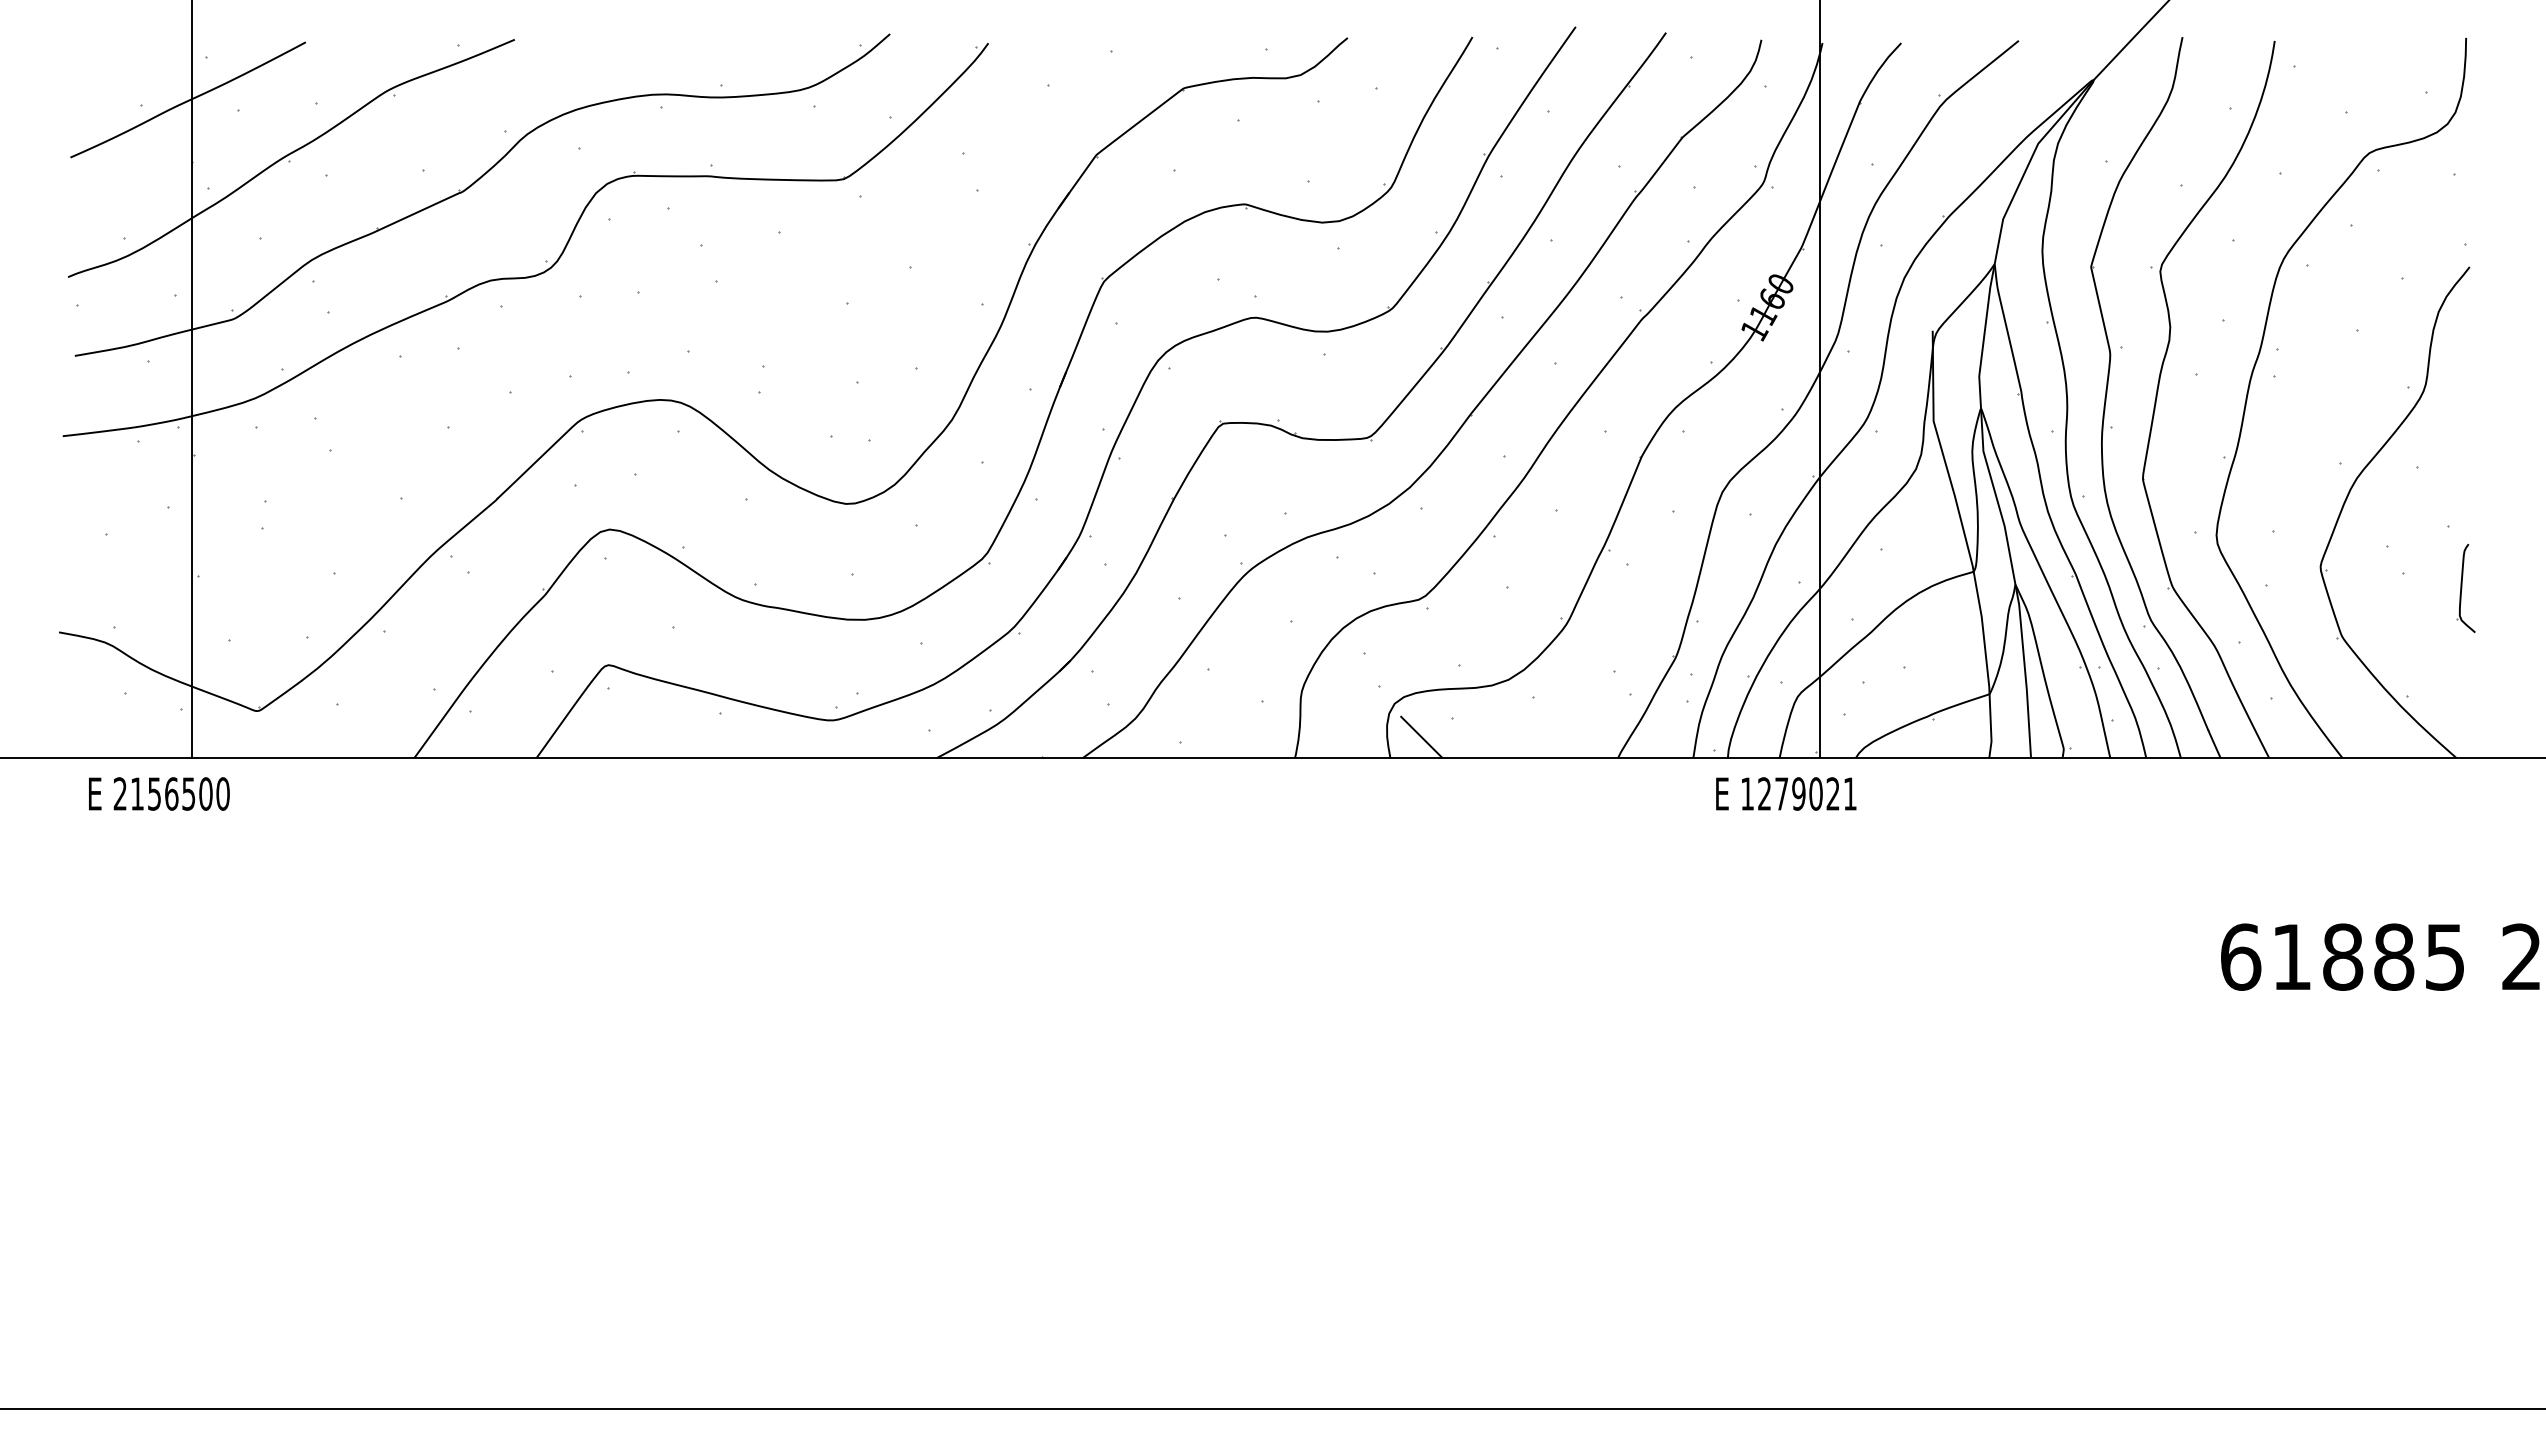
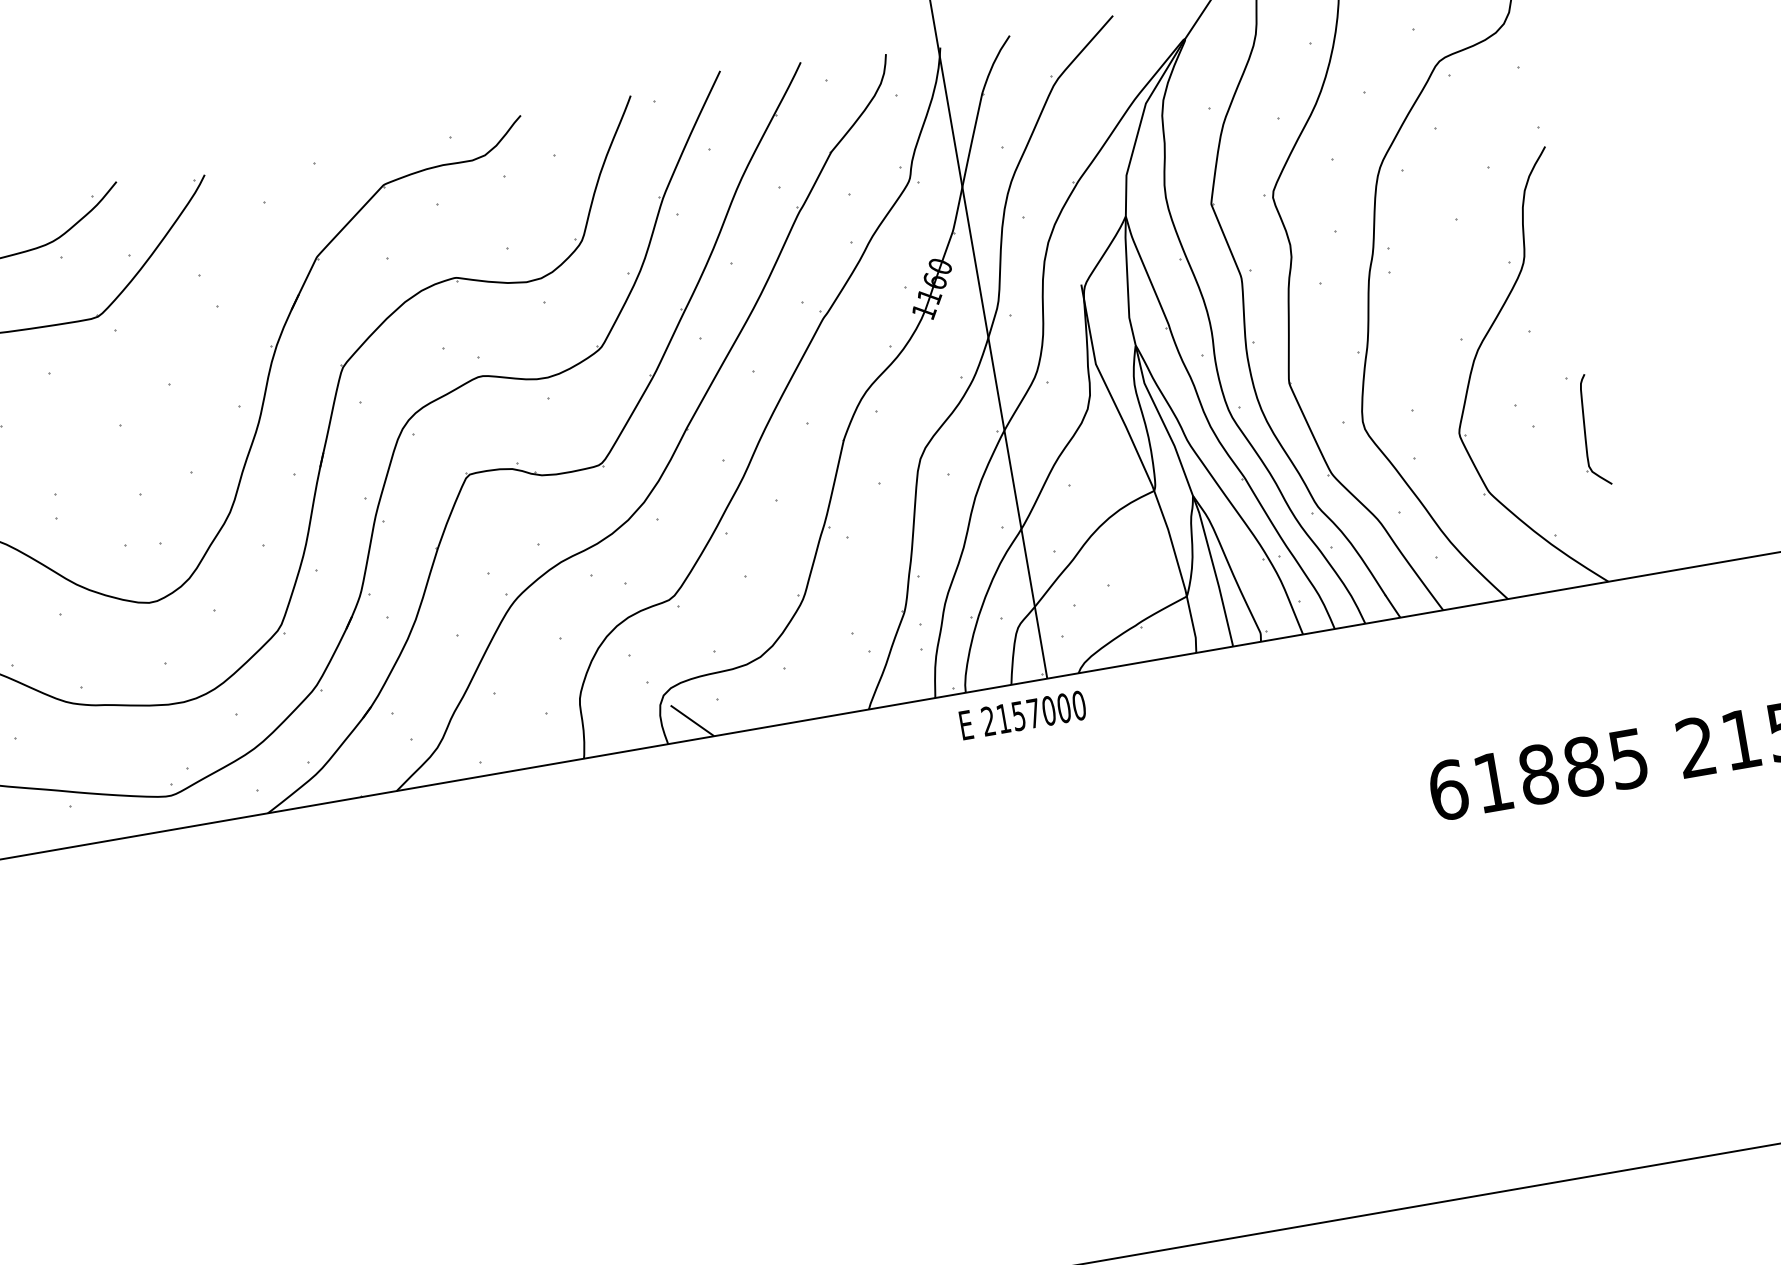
part: (2465, 588) -> (1590, 430), size x1.43
text: (1799, 793) -> (1034, 712), 1279021 -> 2157000

